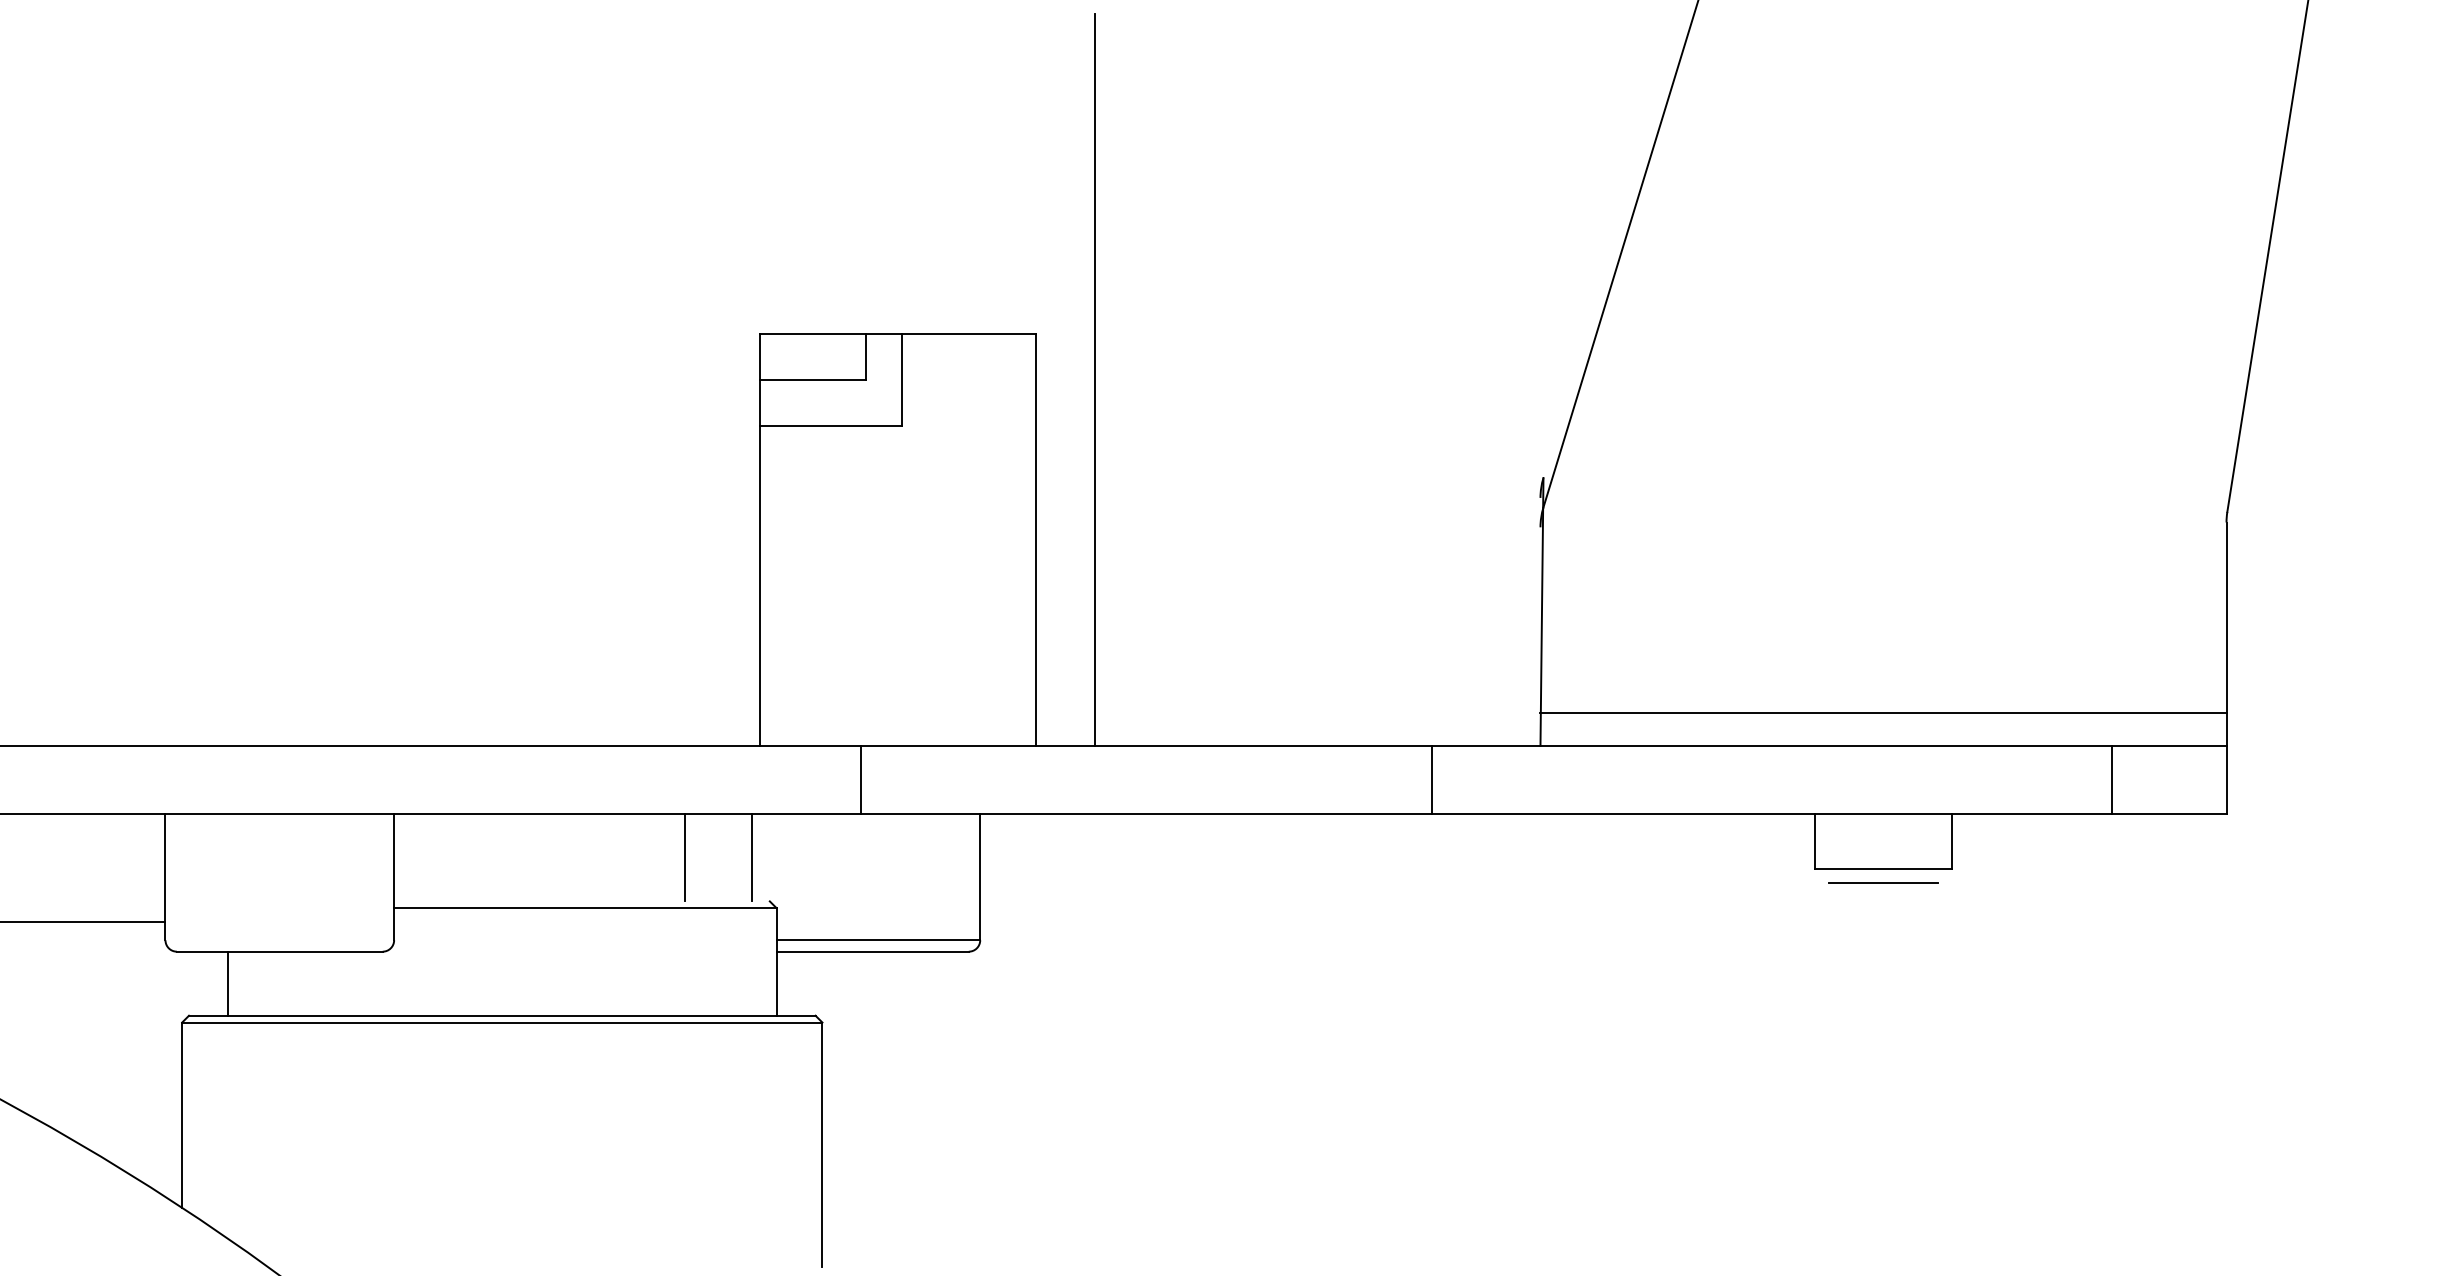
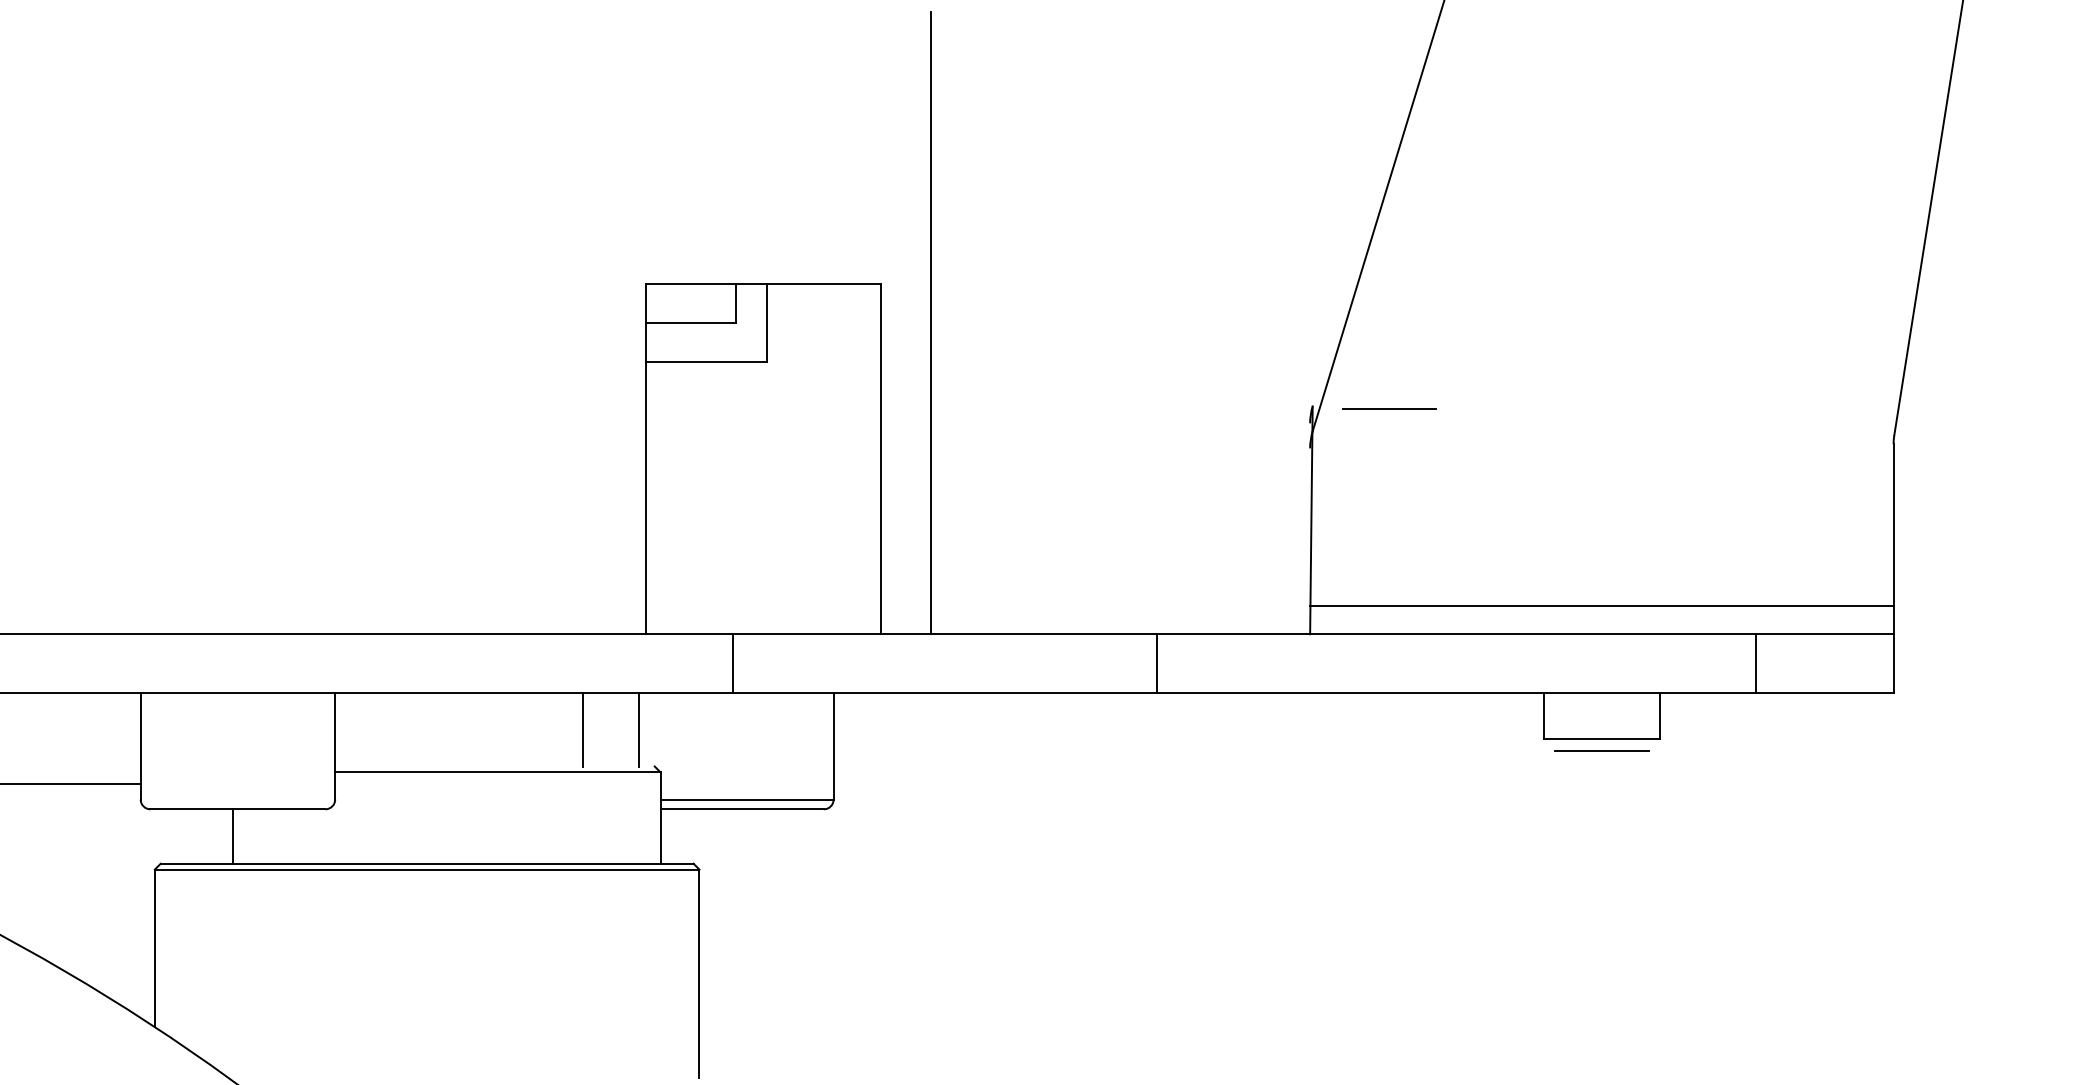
line: (1633, 480) -> (1389, 408), added
line: (1431, 779) -> (1156, 662), moved
line: (2112, 779) -> (1755, 662), moved
line: (227, 983) -> (232, 836), moved

